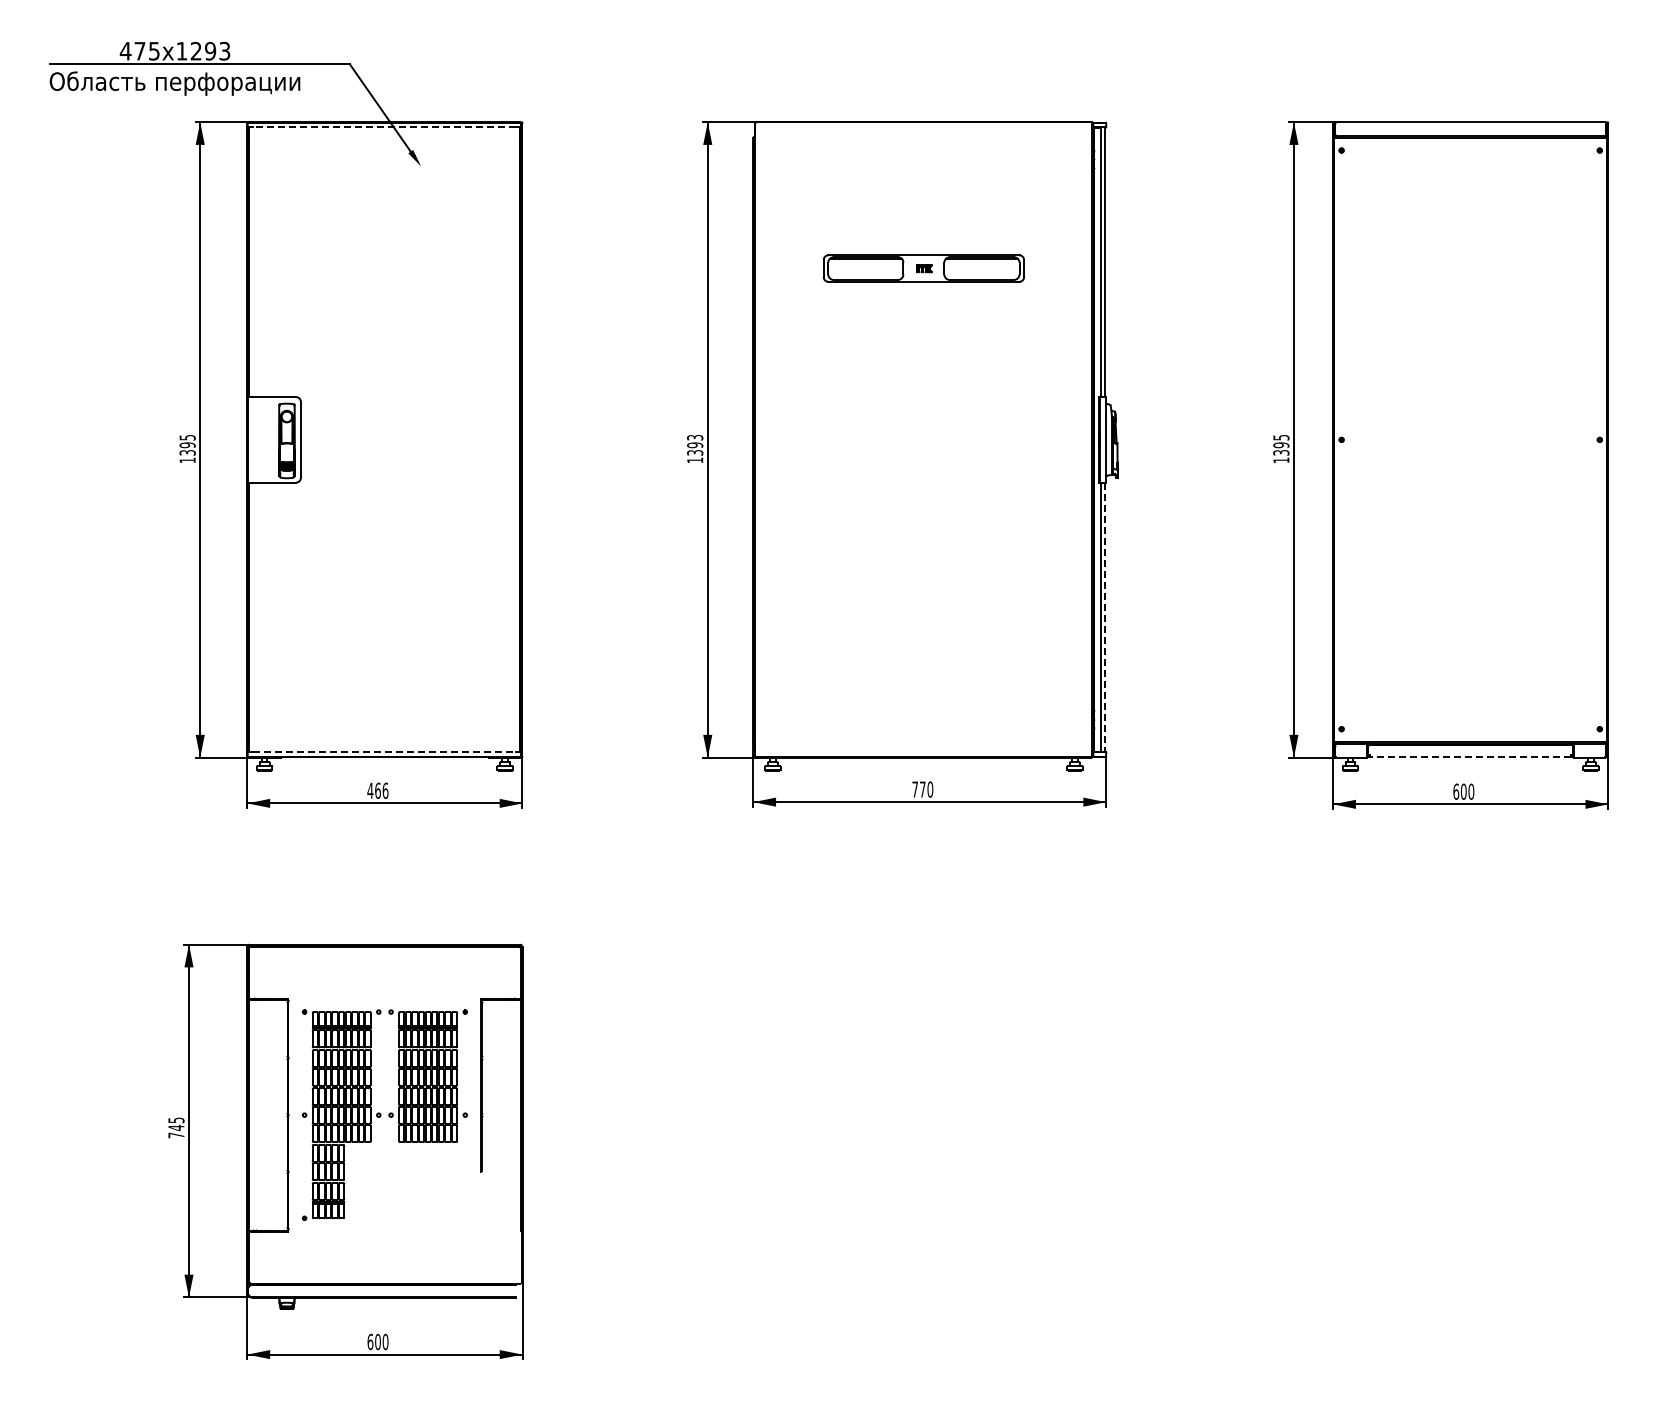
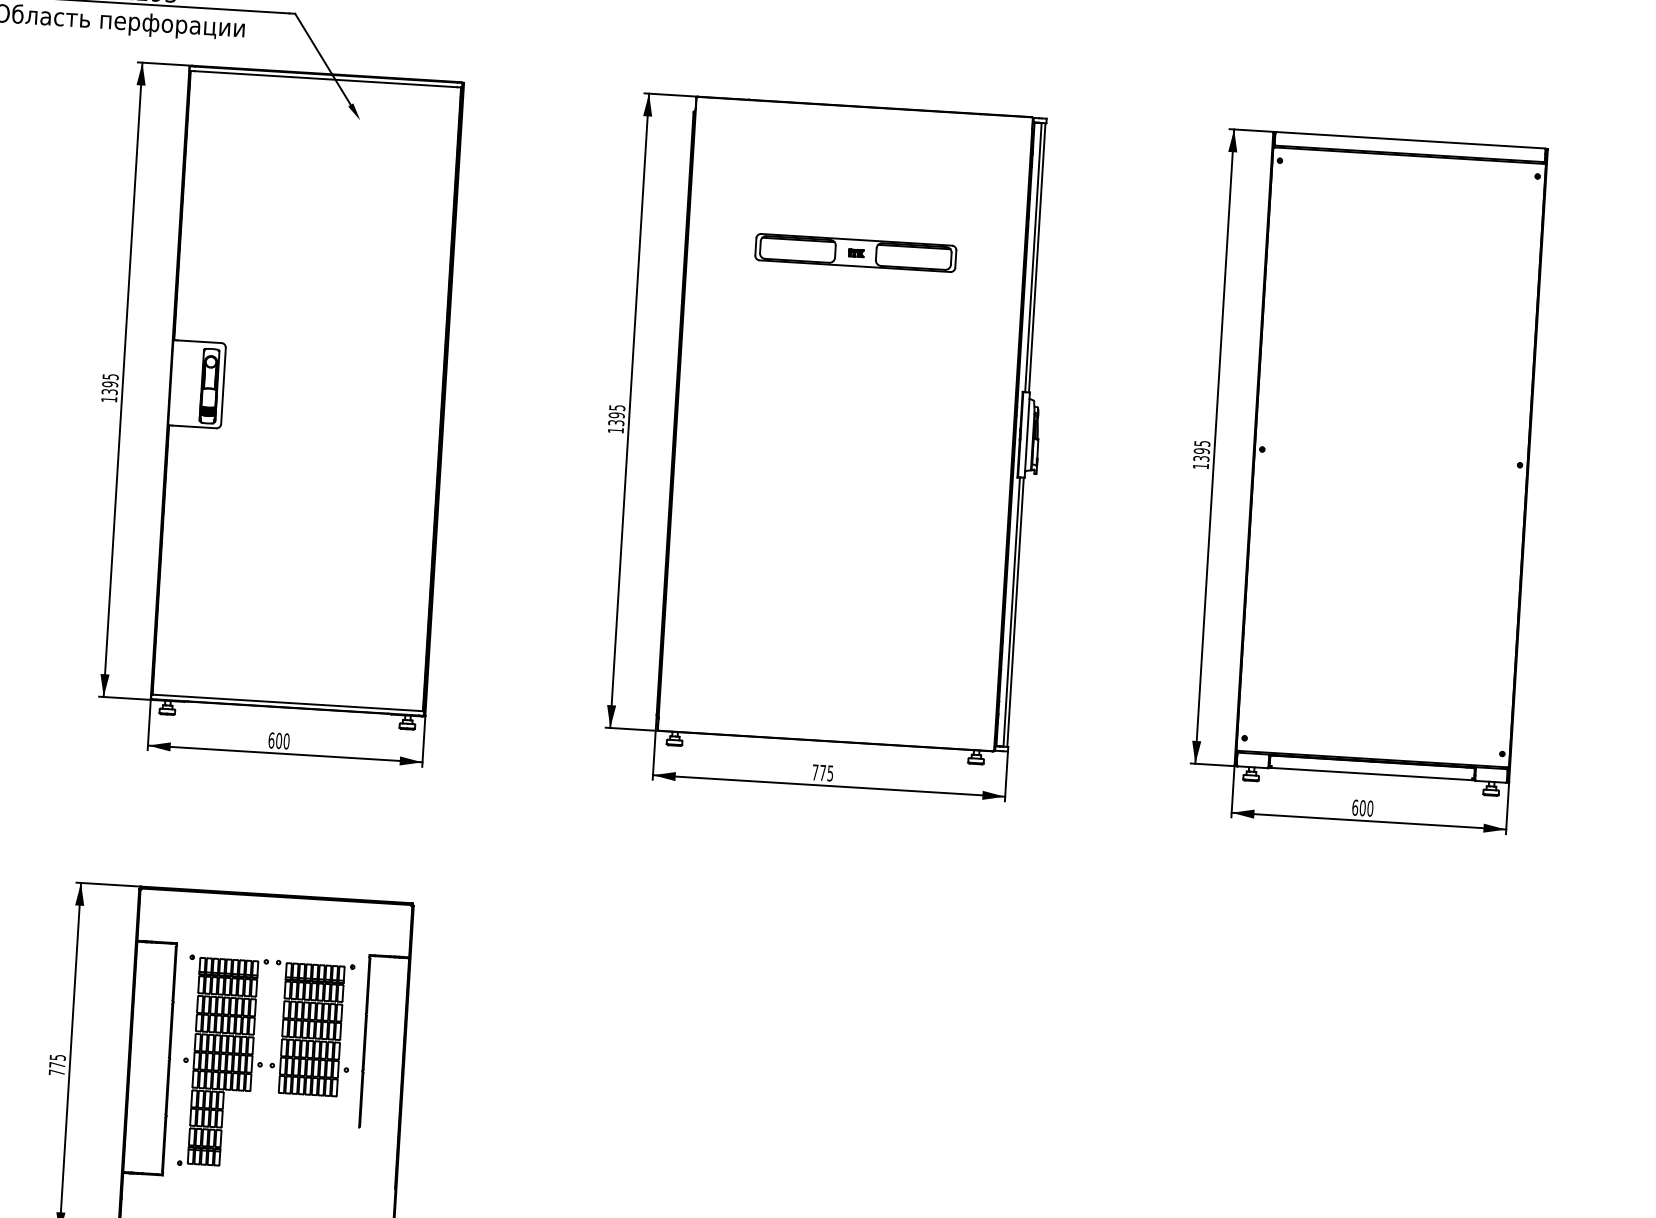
line: (384, 127) -> (326, 79), dashed -> solid
text: (694, 437) -> (616, 407), 1393 -> 1395
line: (1105, 617) -> (1015, 612), dashed -> solid
line: (384, 752) -> (287, 703), dashed -> solid
line: (1470, 757) -> (1371, 774), dashed -> solid
text: (930, 789) -> (830, 773), 770 -> 775
text: (377, 790) -> (278, 740), 466 -> 600
text: (176, 1127) -> (57, 1064), 745 -> 775

